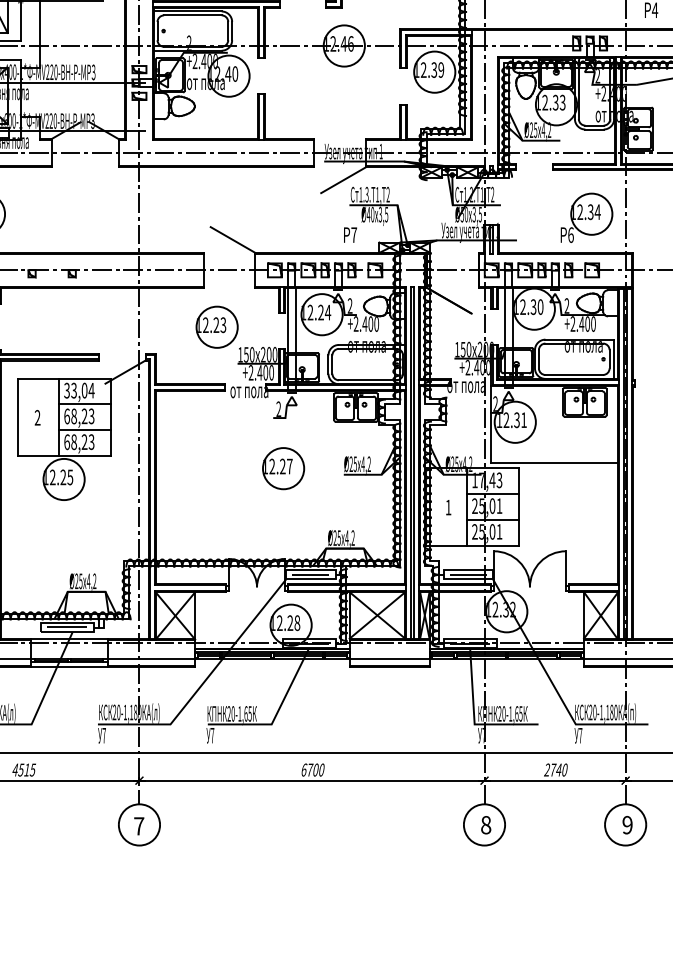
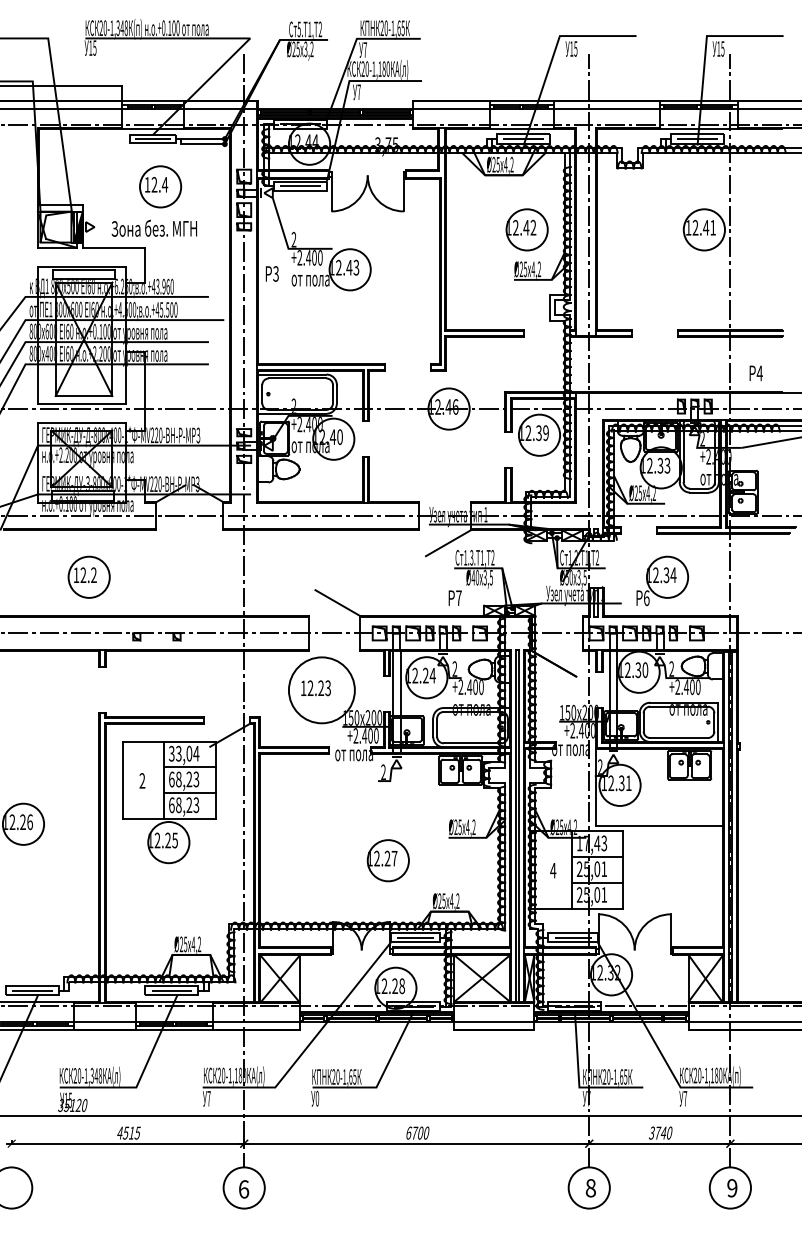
part: (586, 217) -> (662, 580), moved
circle: (216, 326) -> (321, 689), size x1.6
part: (282, 468) -> (387, 860), moved
text: (448, 507) -> (553, 870), 1 -> 4
text: (212, 735) -> (317, 1098), 7 -> 0
text: (546, 770) -> (651, 1133), 2740 -> 3740
text: (139, 826) -> (244, 1189), 7 -> 6

